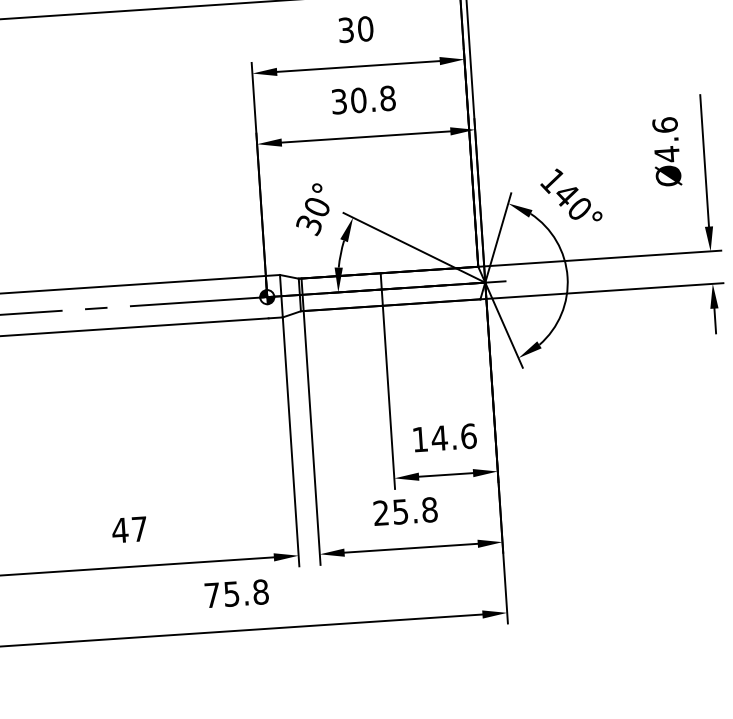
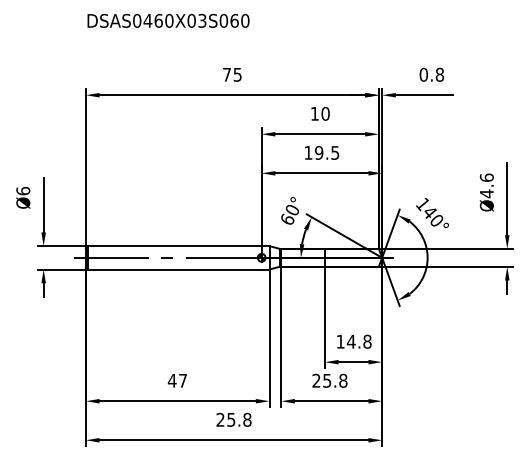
text: (345, 29) -> (314, 113), 30 -> 10
text: (362, 99) -> (321, 152), 30.8 -> 19.5
text: (309, 224) -> (287, 219), 30° -> 60°
text: (468, 435) -> (367, 341), 14.6 -> 14.8
text: (212, 594) -> (220, 419), 75.8 -> 25.8

